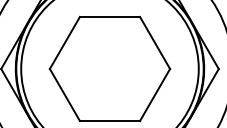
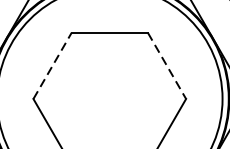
line: (65, 42) -> (53, 65), solid -> dashed
line: (155, 43) -> (167, 66), solid -> dashed

